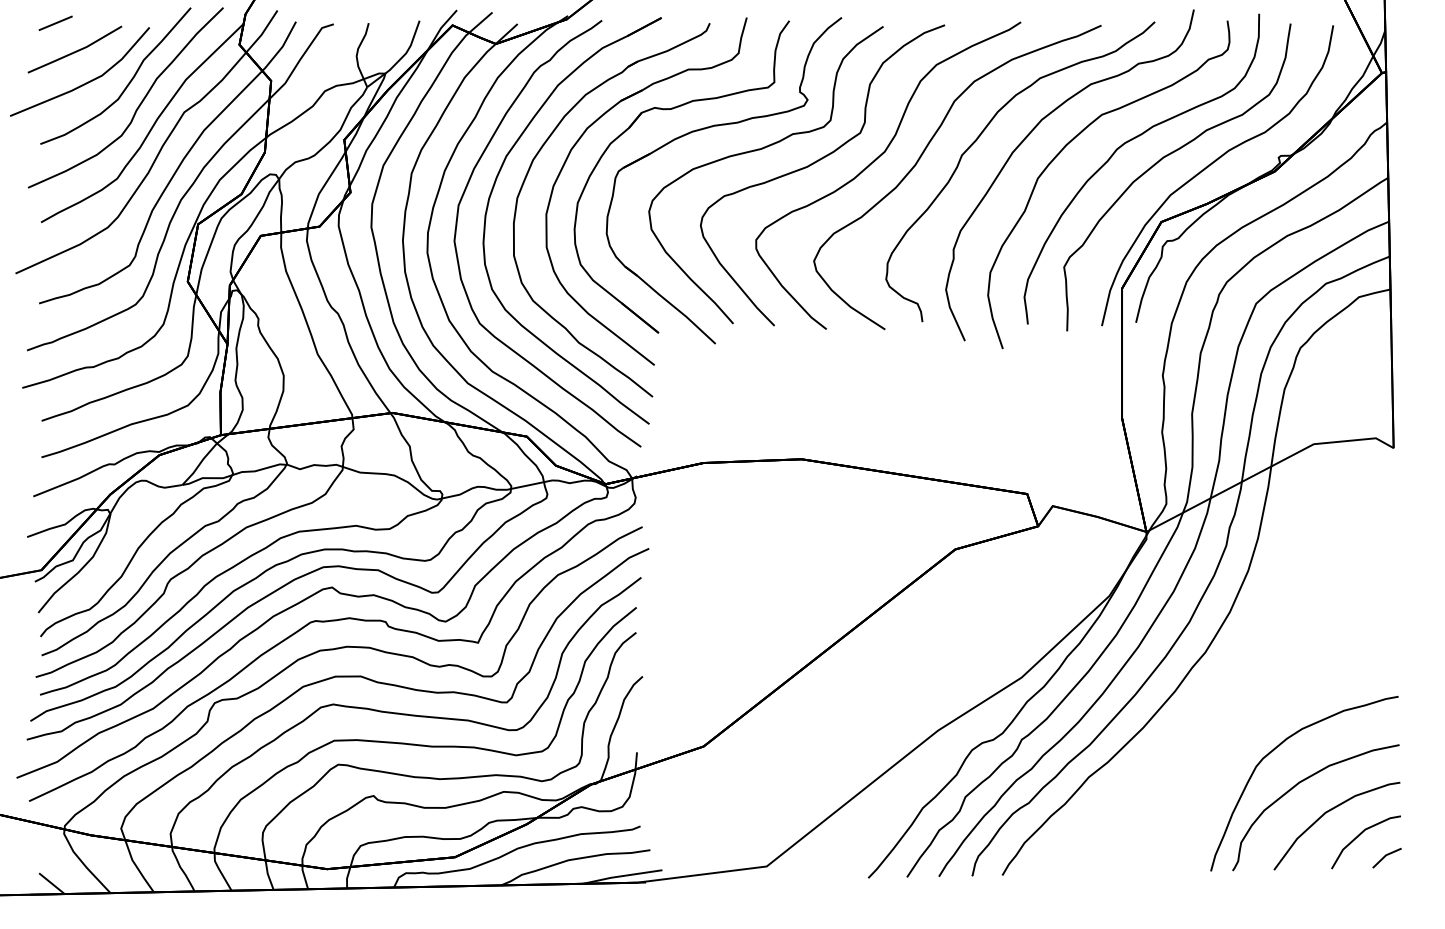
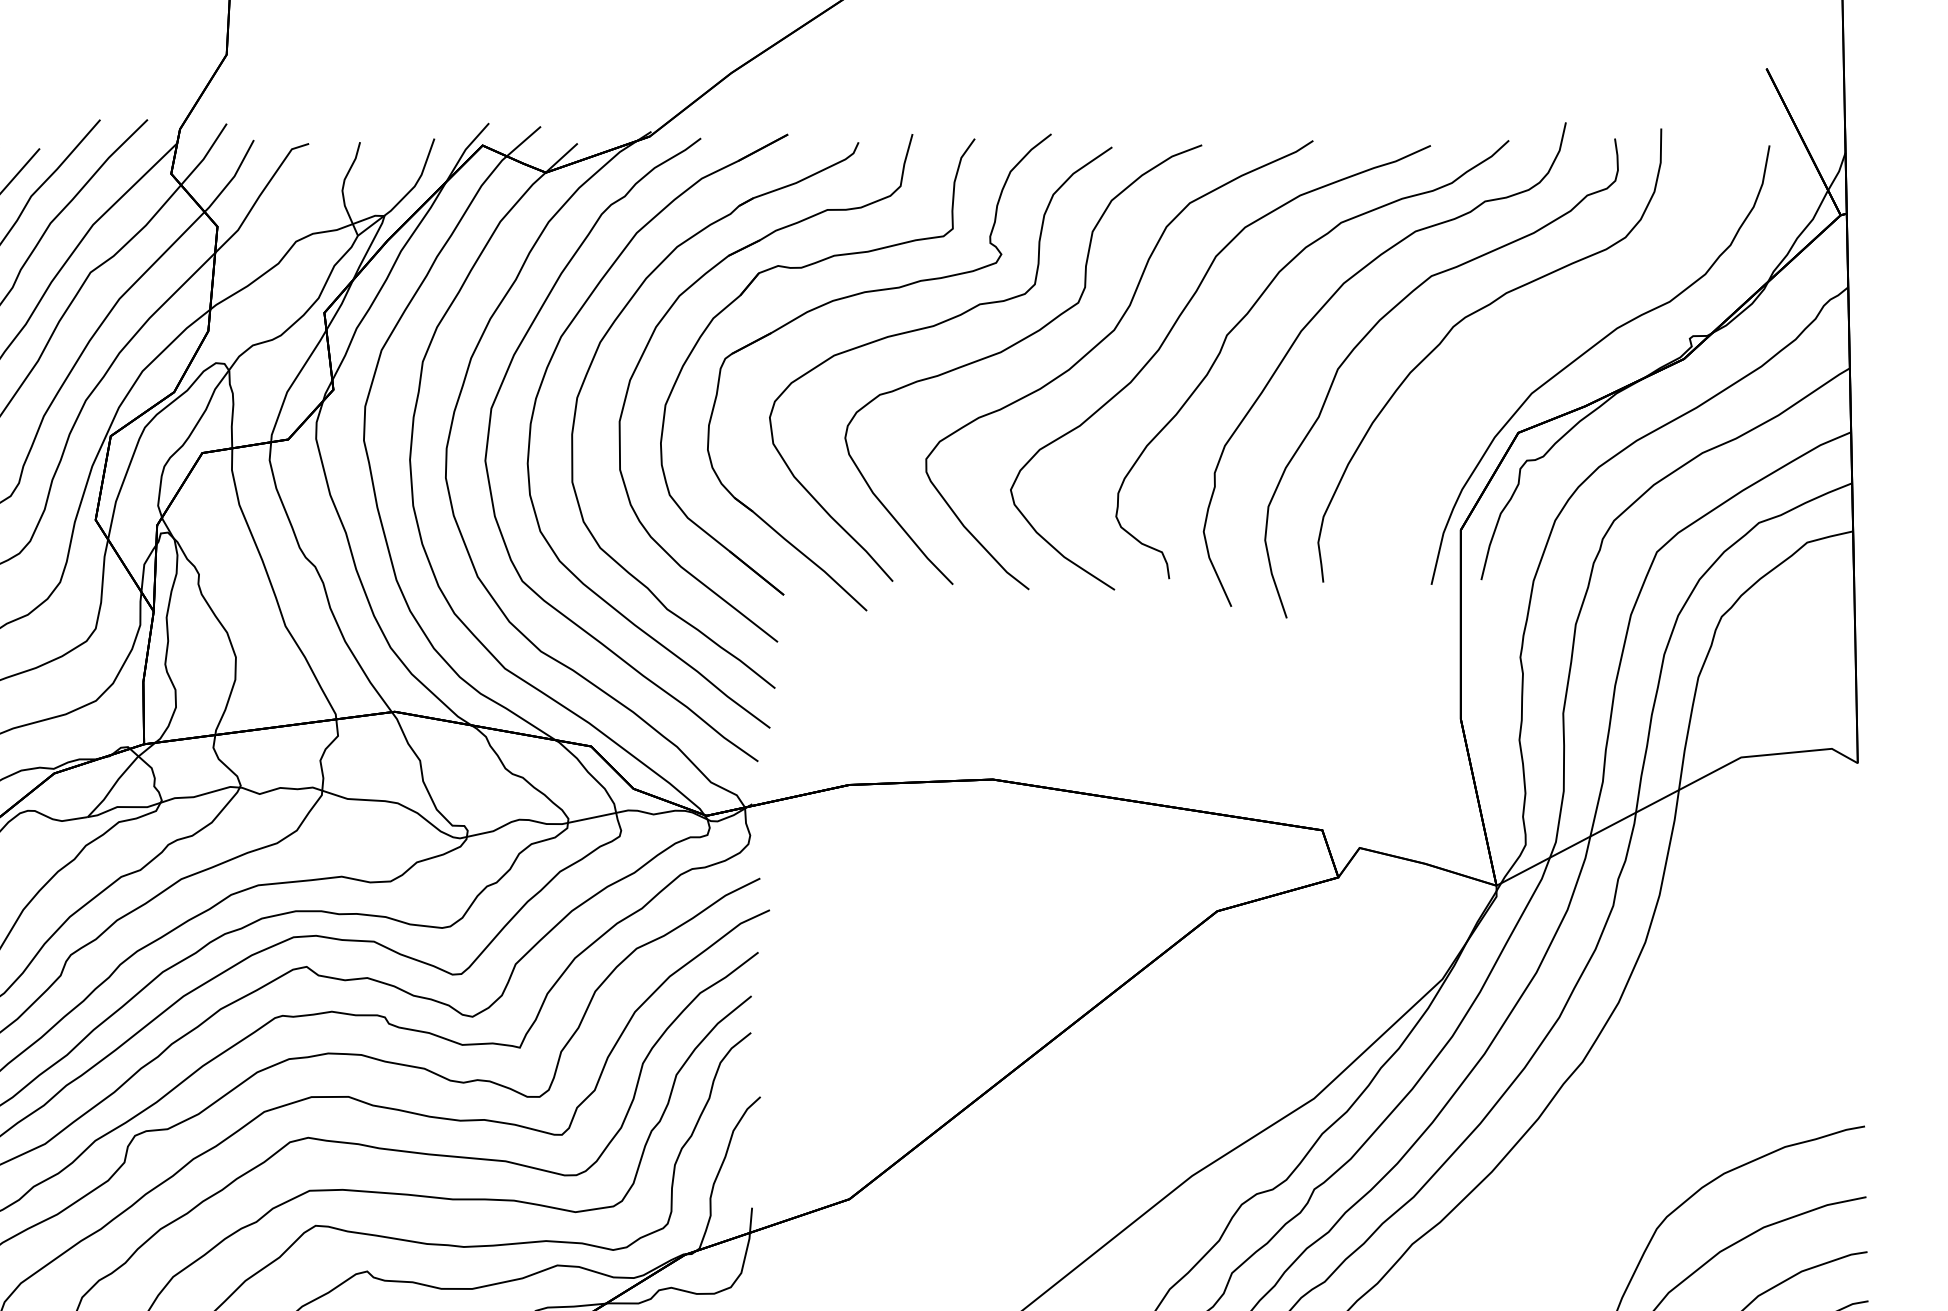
part: (1167, 156) -> (1527, 337), removed

